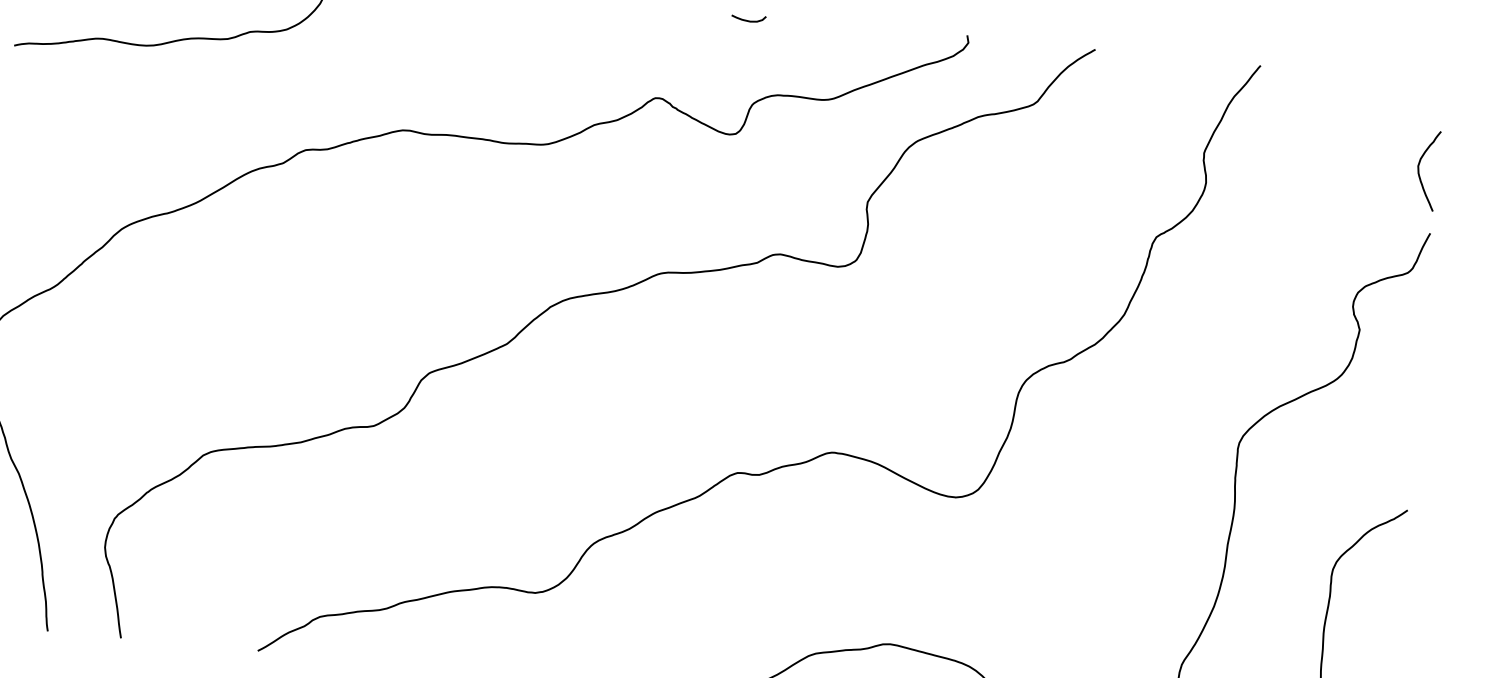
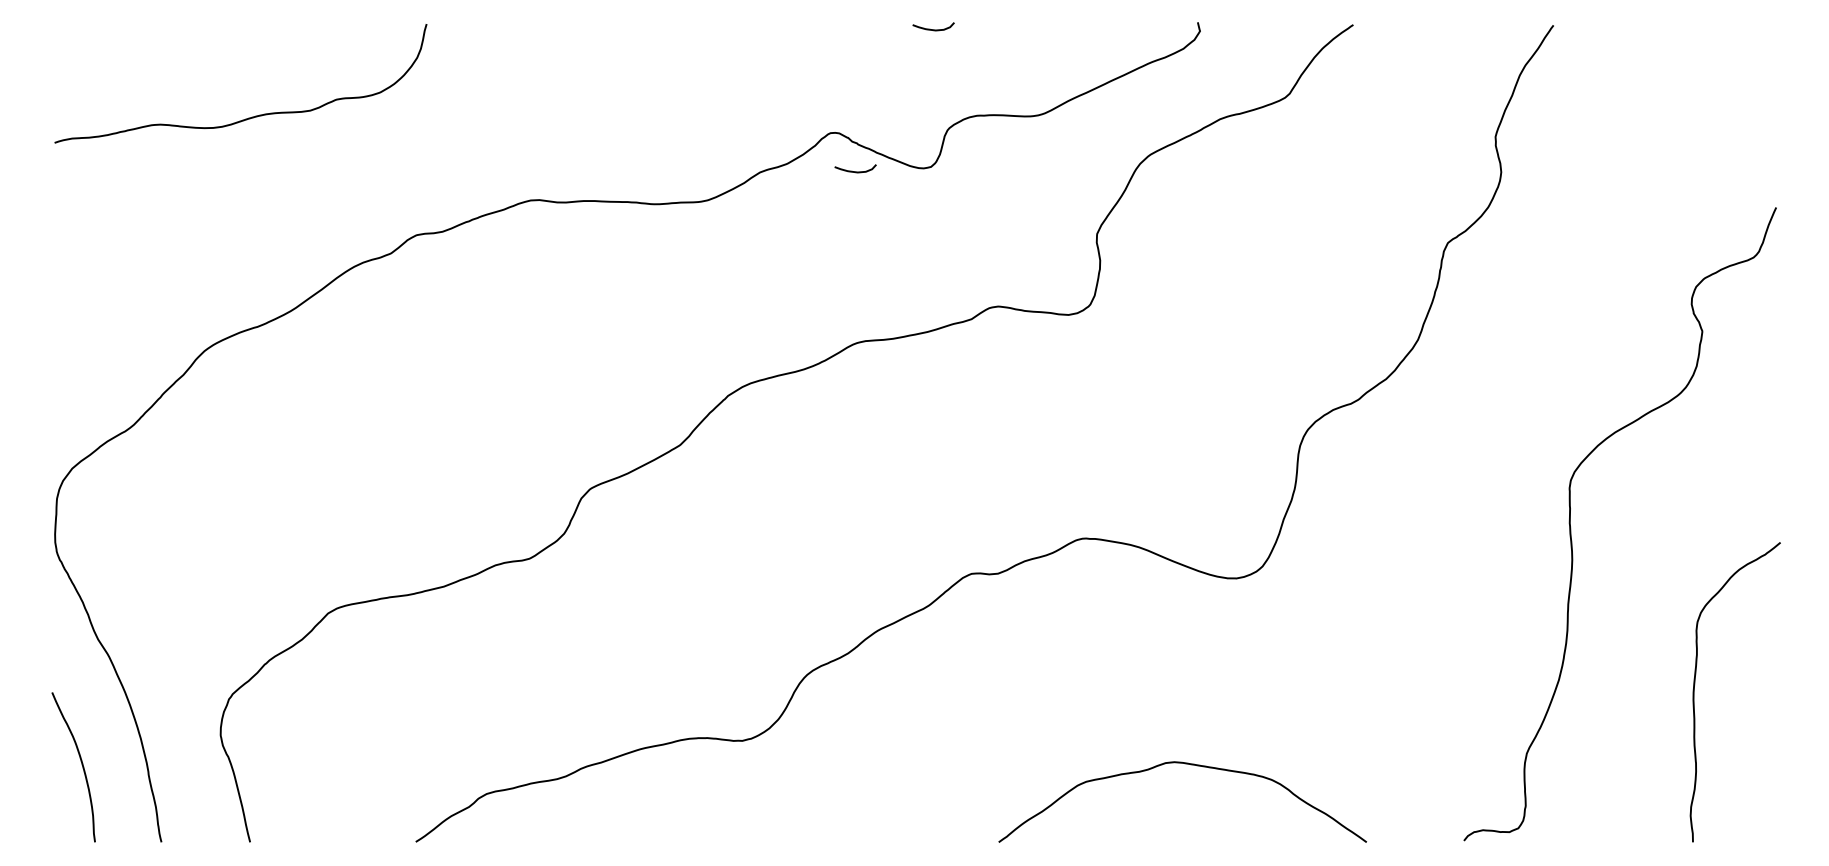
curve: (673, 131) -> (855, 171), added
curve: (1419, 173) -> (1756, 136), removed

